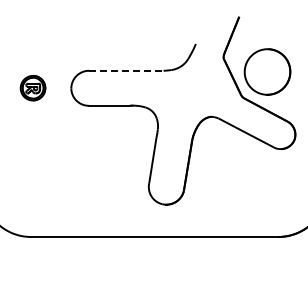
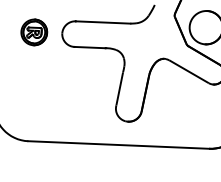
line: (126, 70) -> (103, 22), dashed -> solid
part: (32, 87) -> (33, 31), size x1.43

